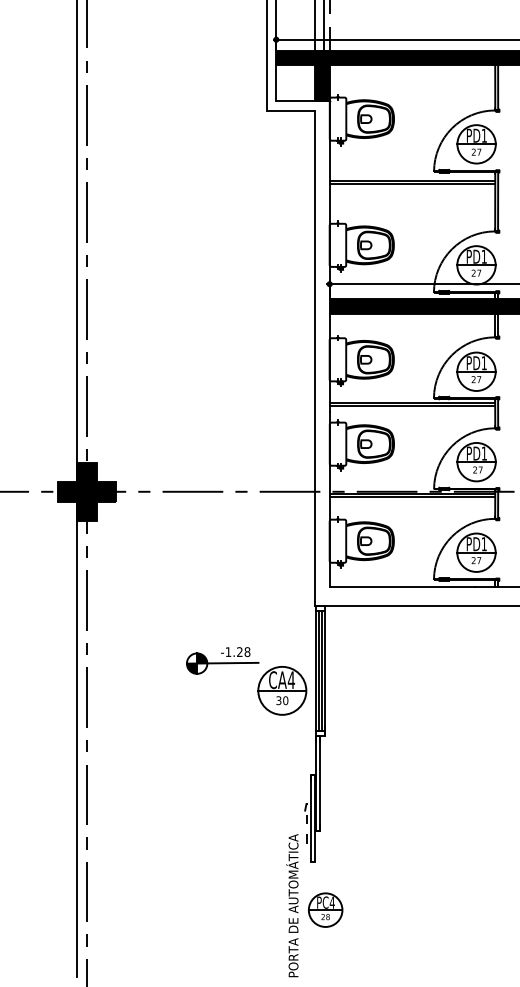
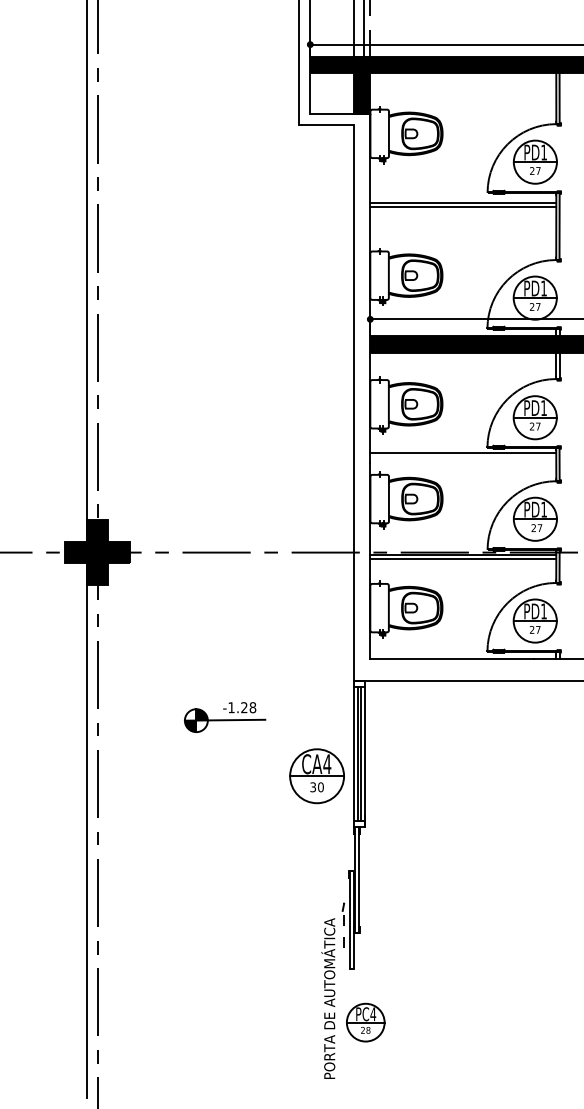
line: (412, 406) -> (463, 456), removed
part: (223, 660) -> (225, 717), moved
text: (292, 905) -> (328, 998), moved

